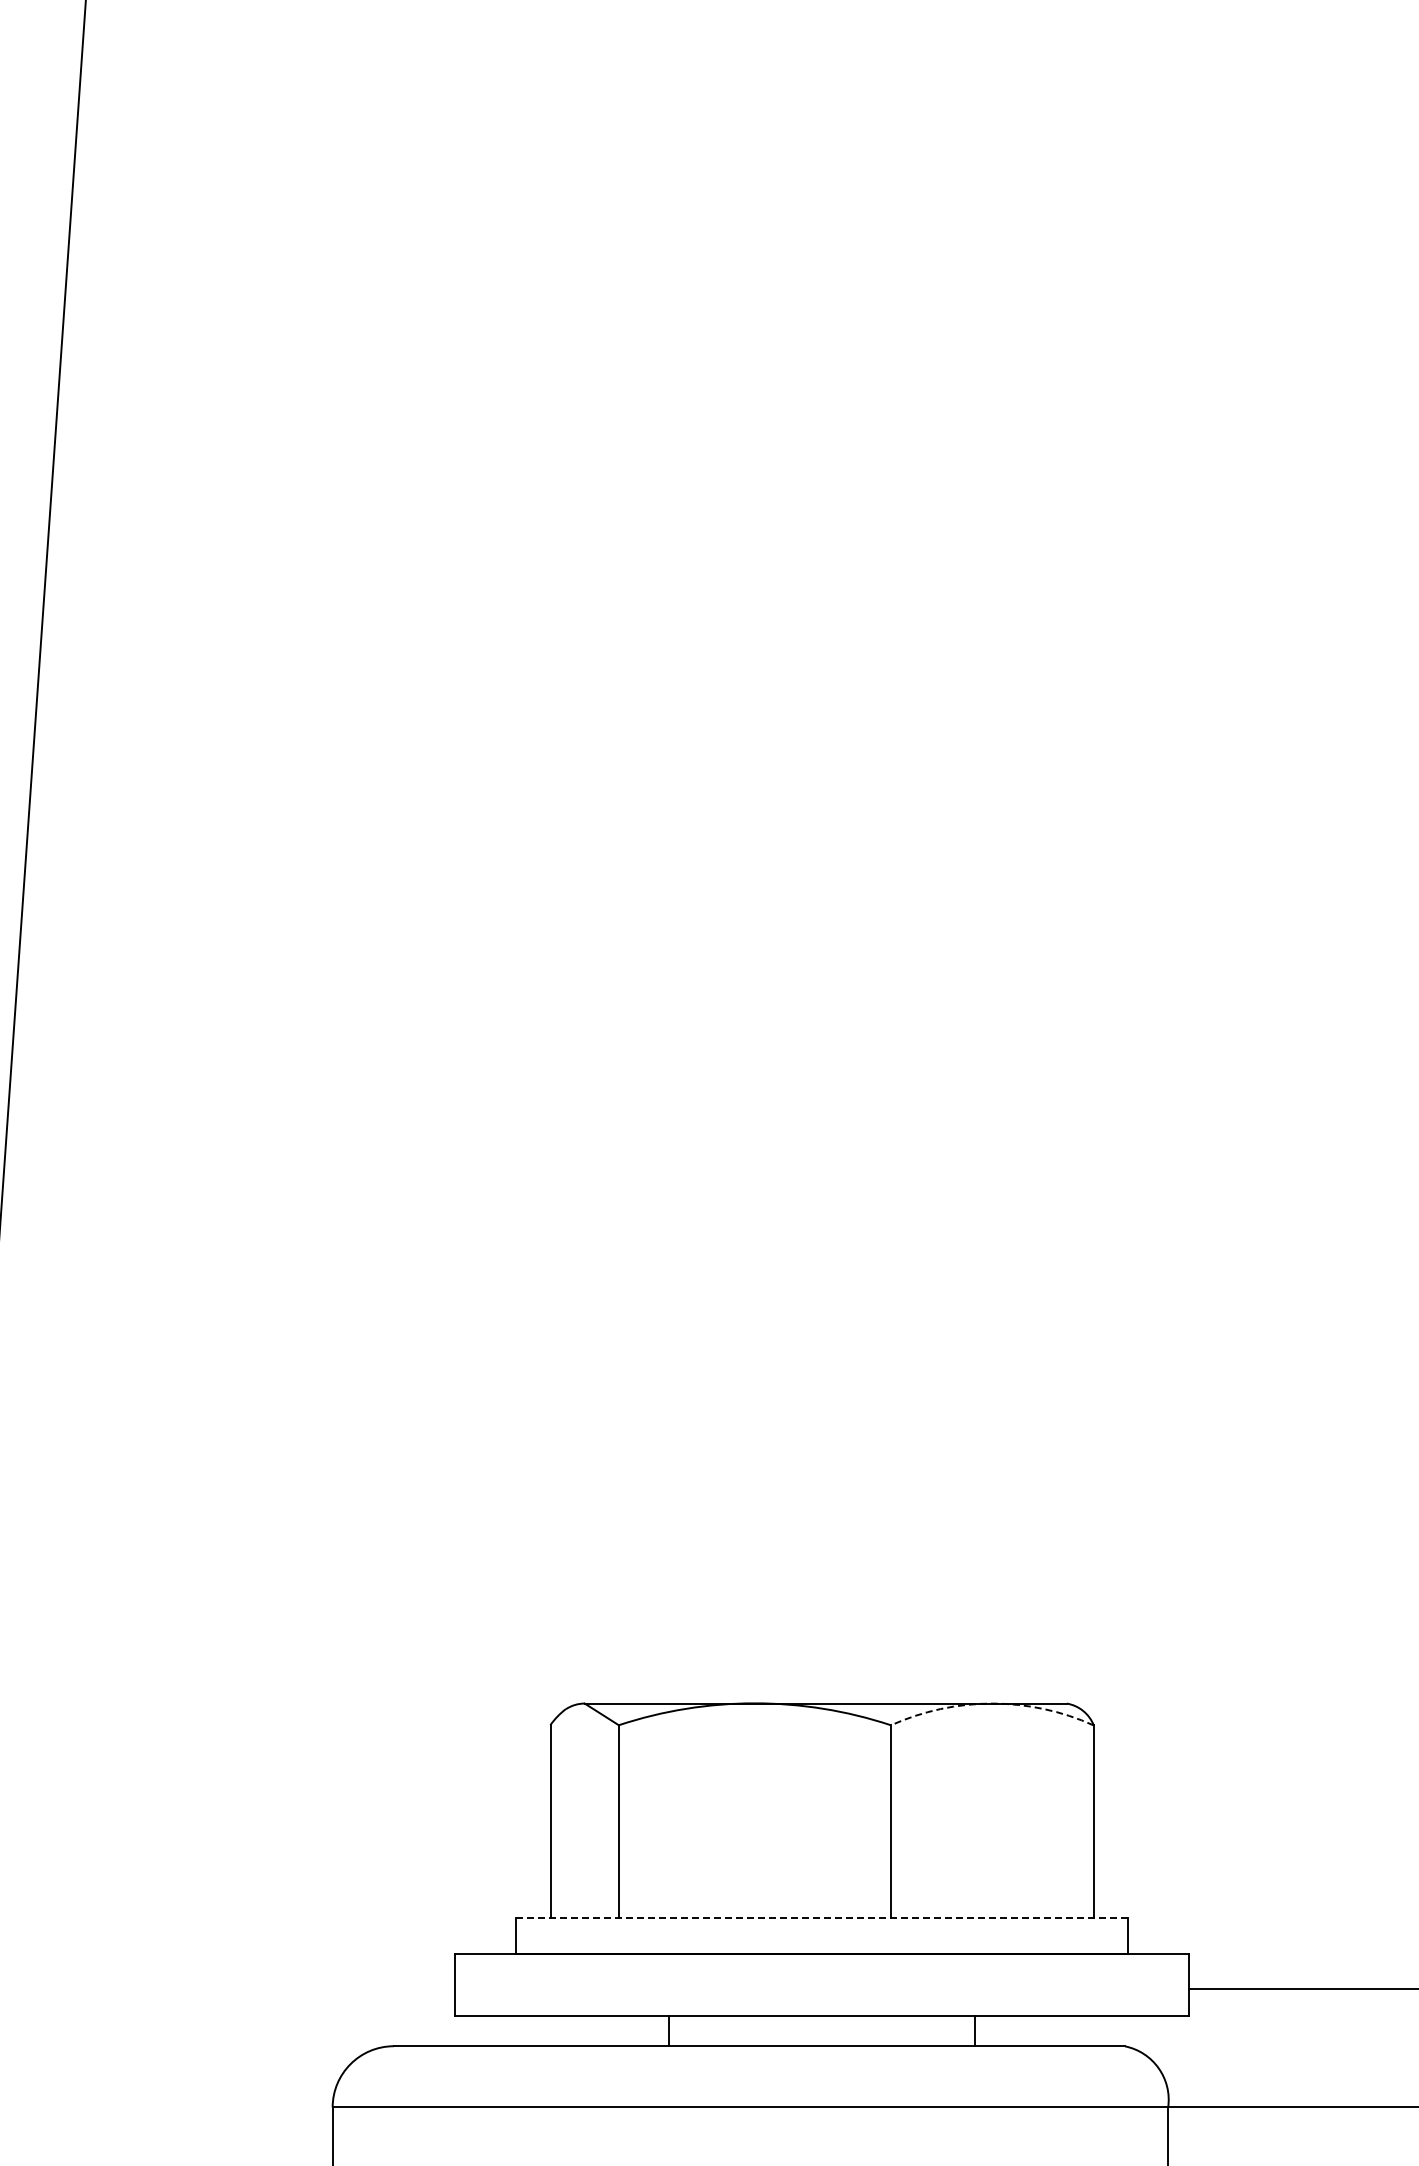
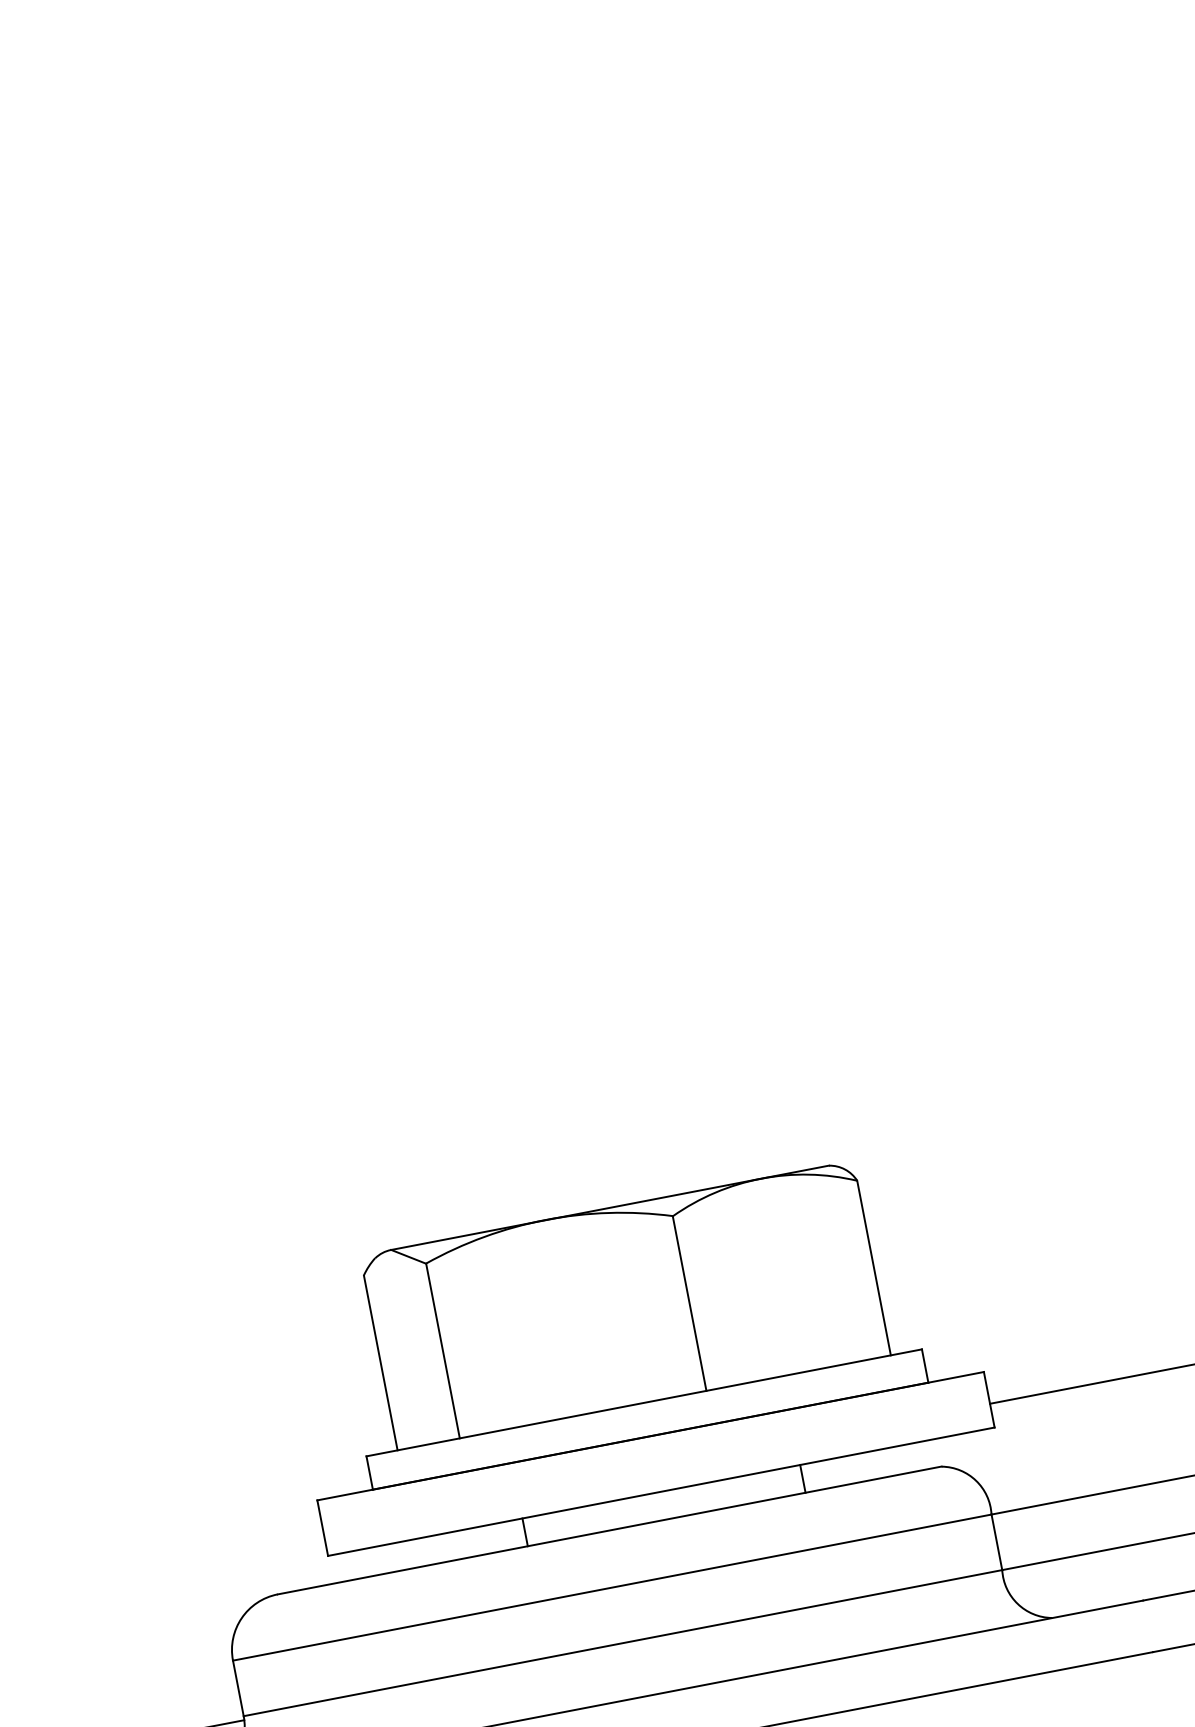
arc: (992, 1703) -> (761, 1178), dashed -> solid
line: (822, 1917) -> (644, 1402), dashed -> solid

